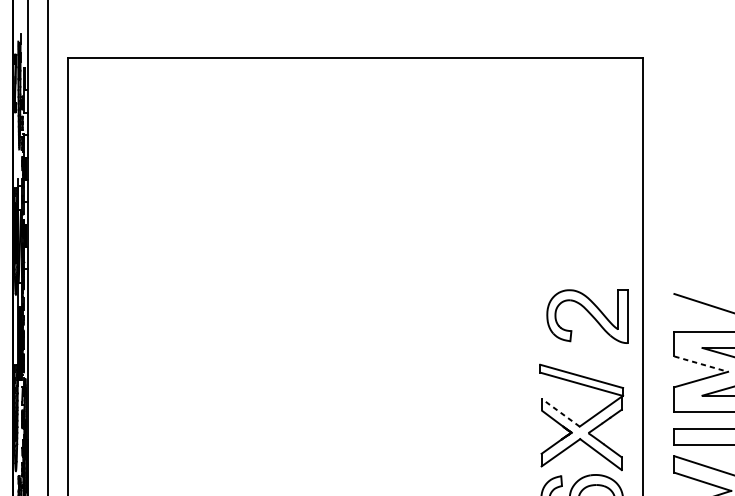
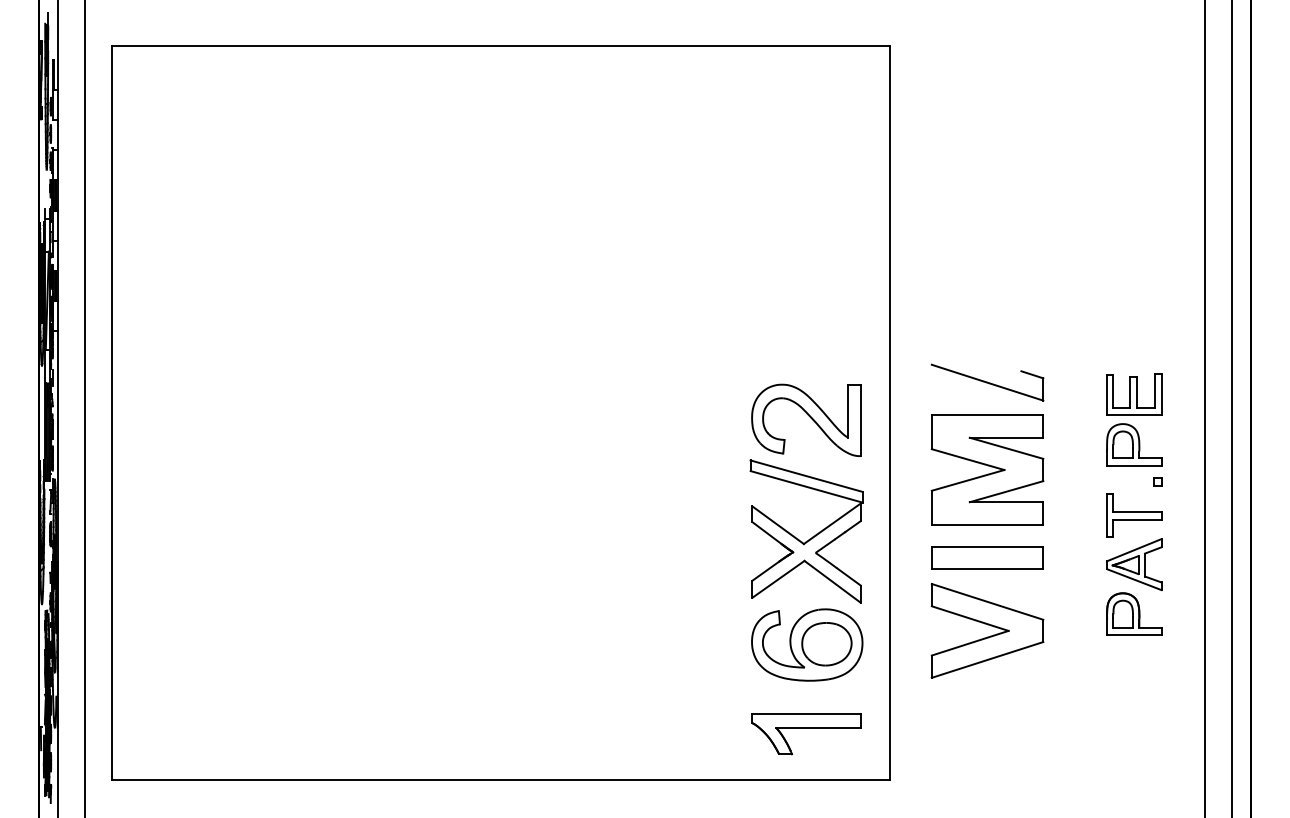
part: (587, 315) -> (806, 419), moved
line: (701, 364) -> (968, 459), dashed -> solid
line: (560, 412) -> (778, 525), dashed -> solid

